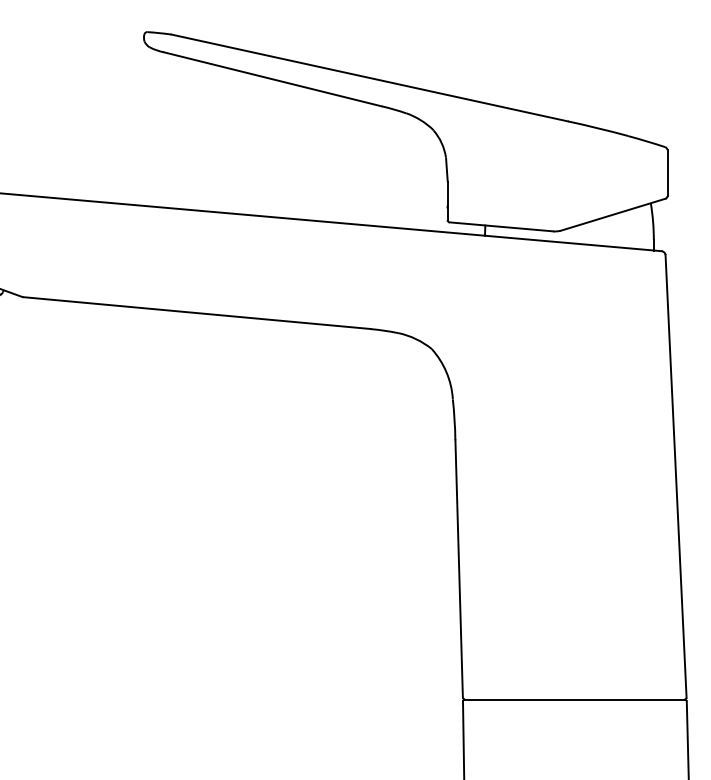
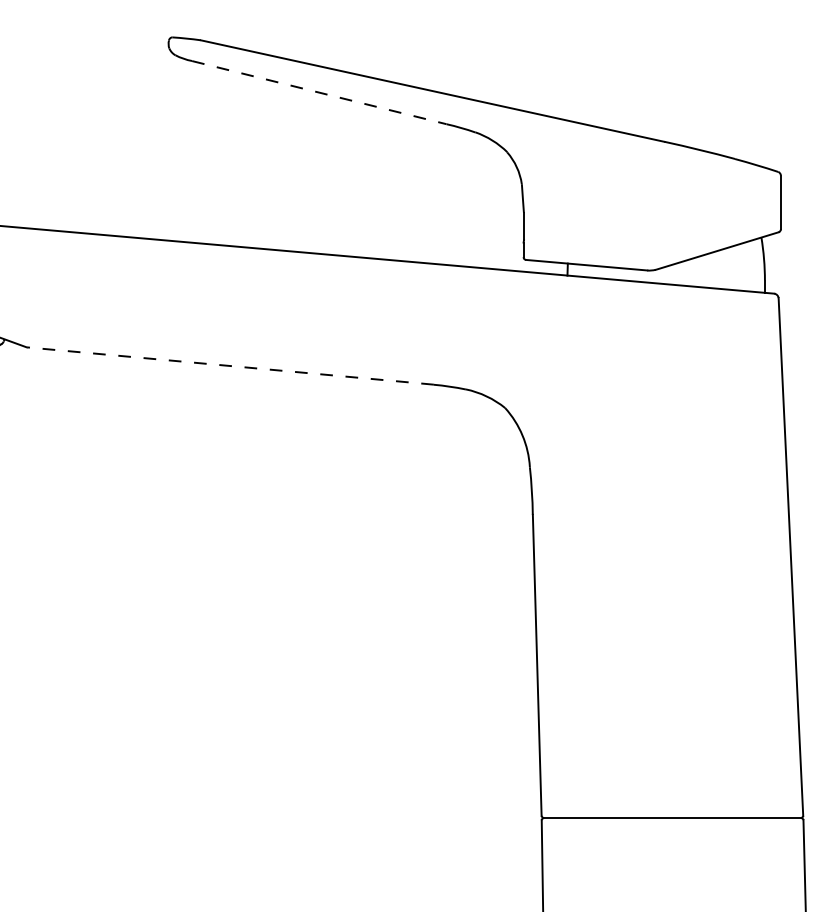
line: (273, 79) -> (320, 92), solid -> dashed
line: (196, 313) -> (230, 366), solid -> dashed

